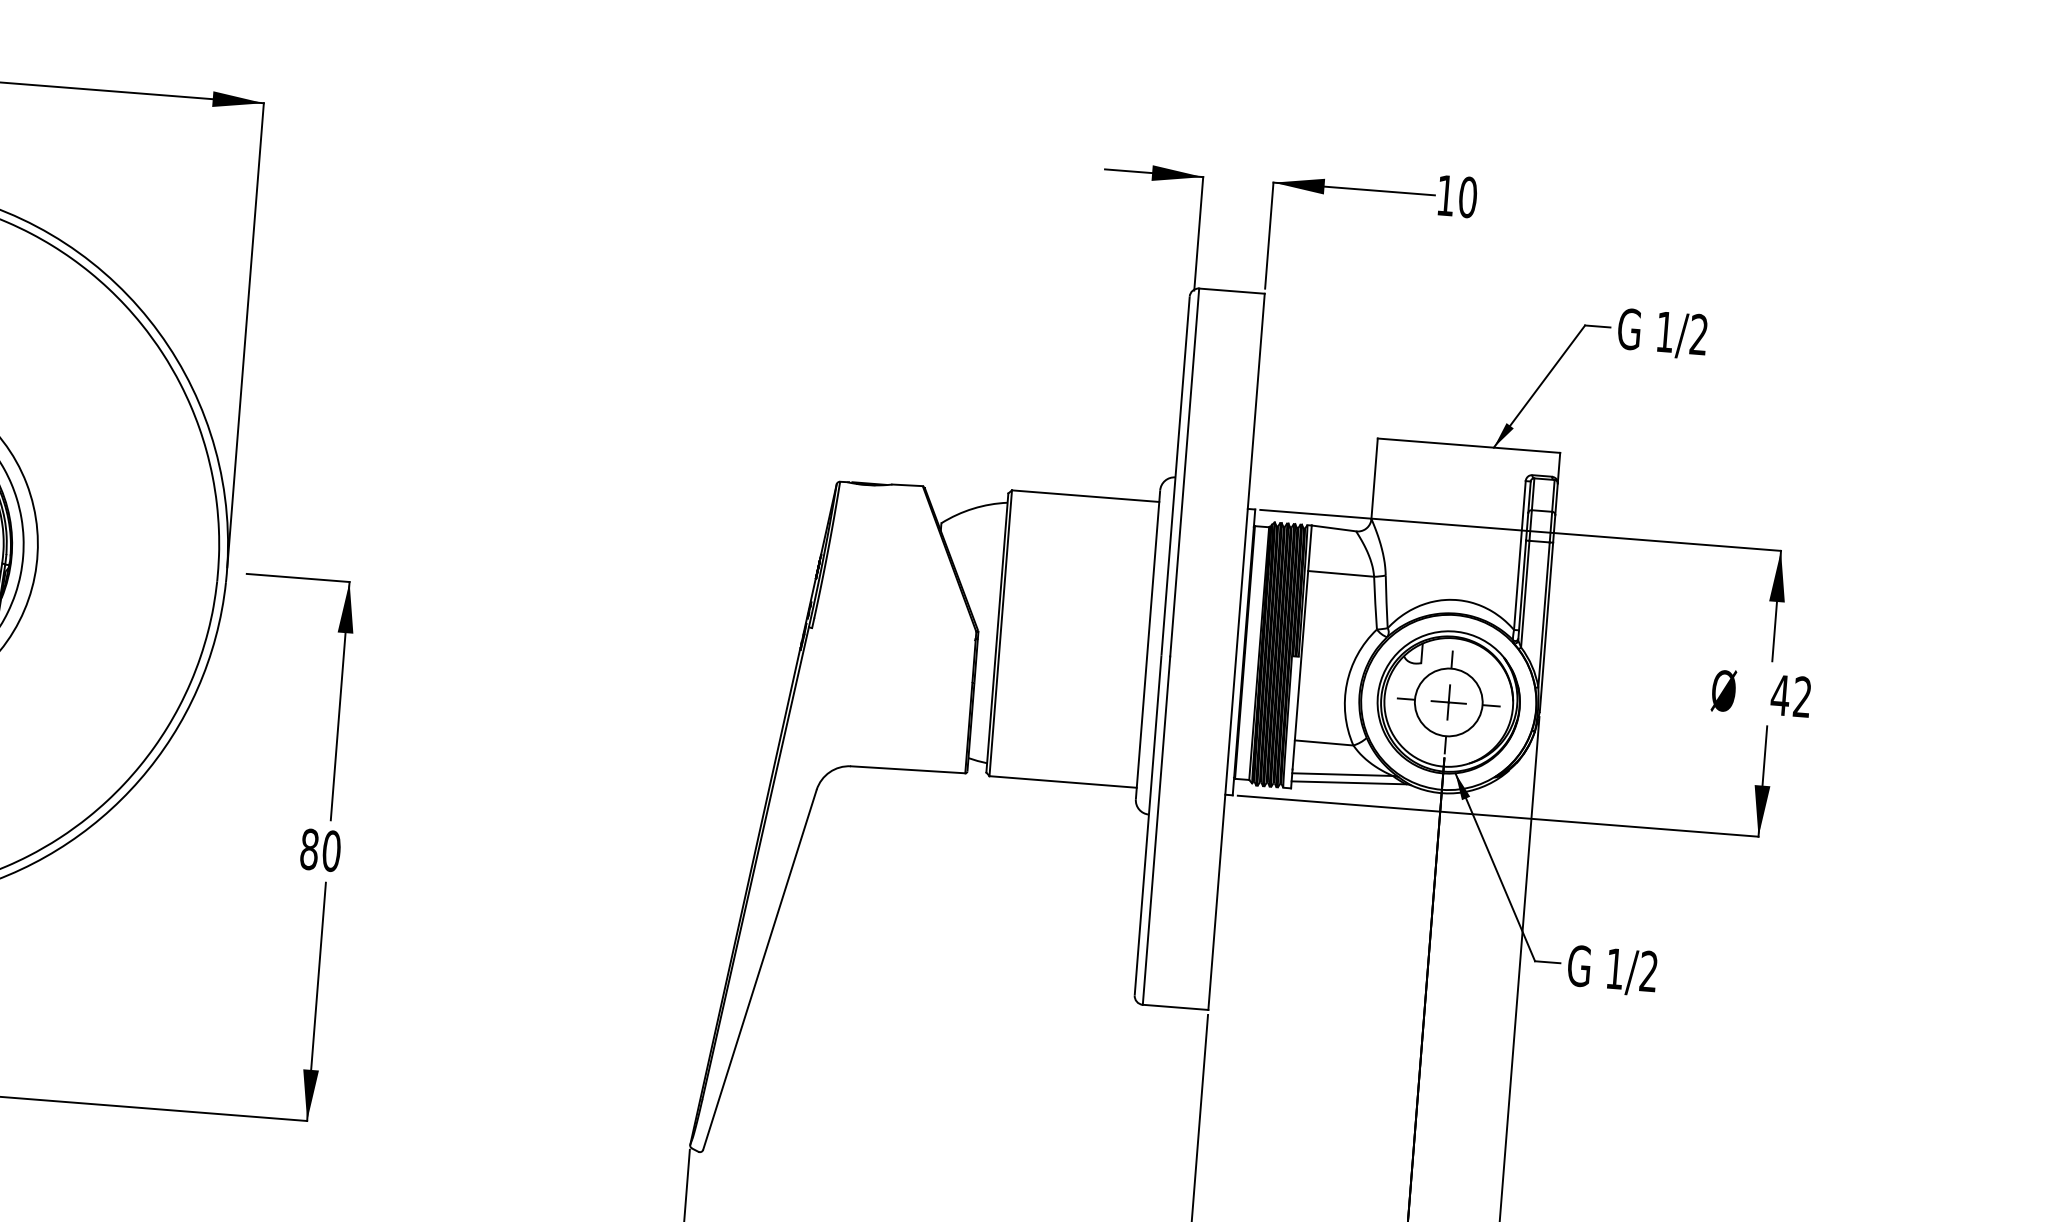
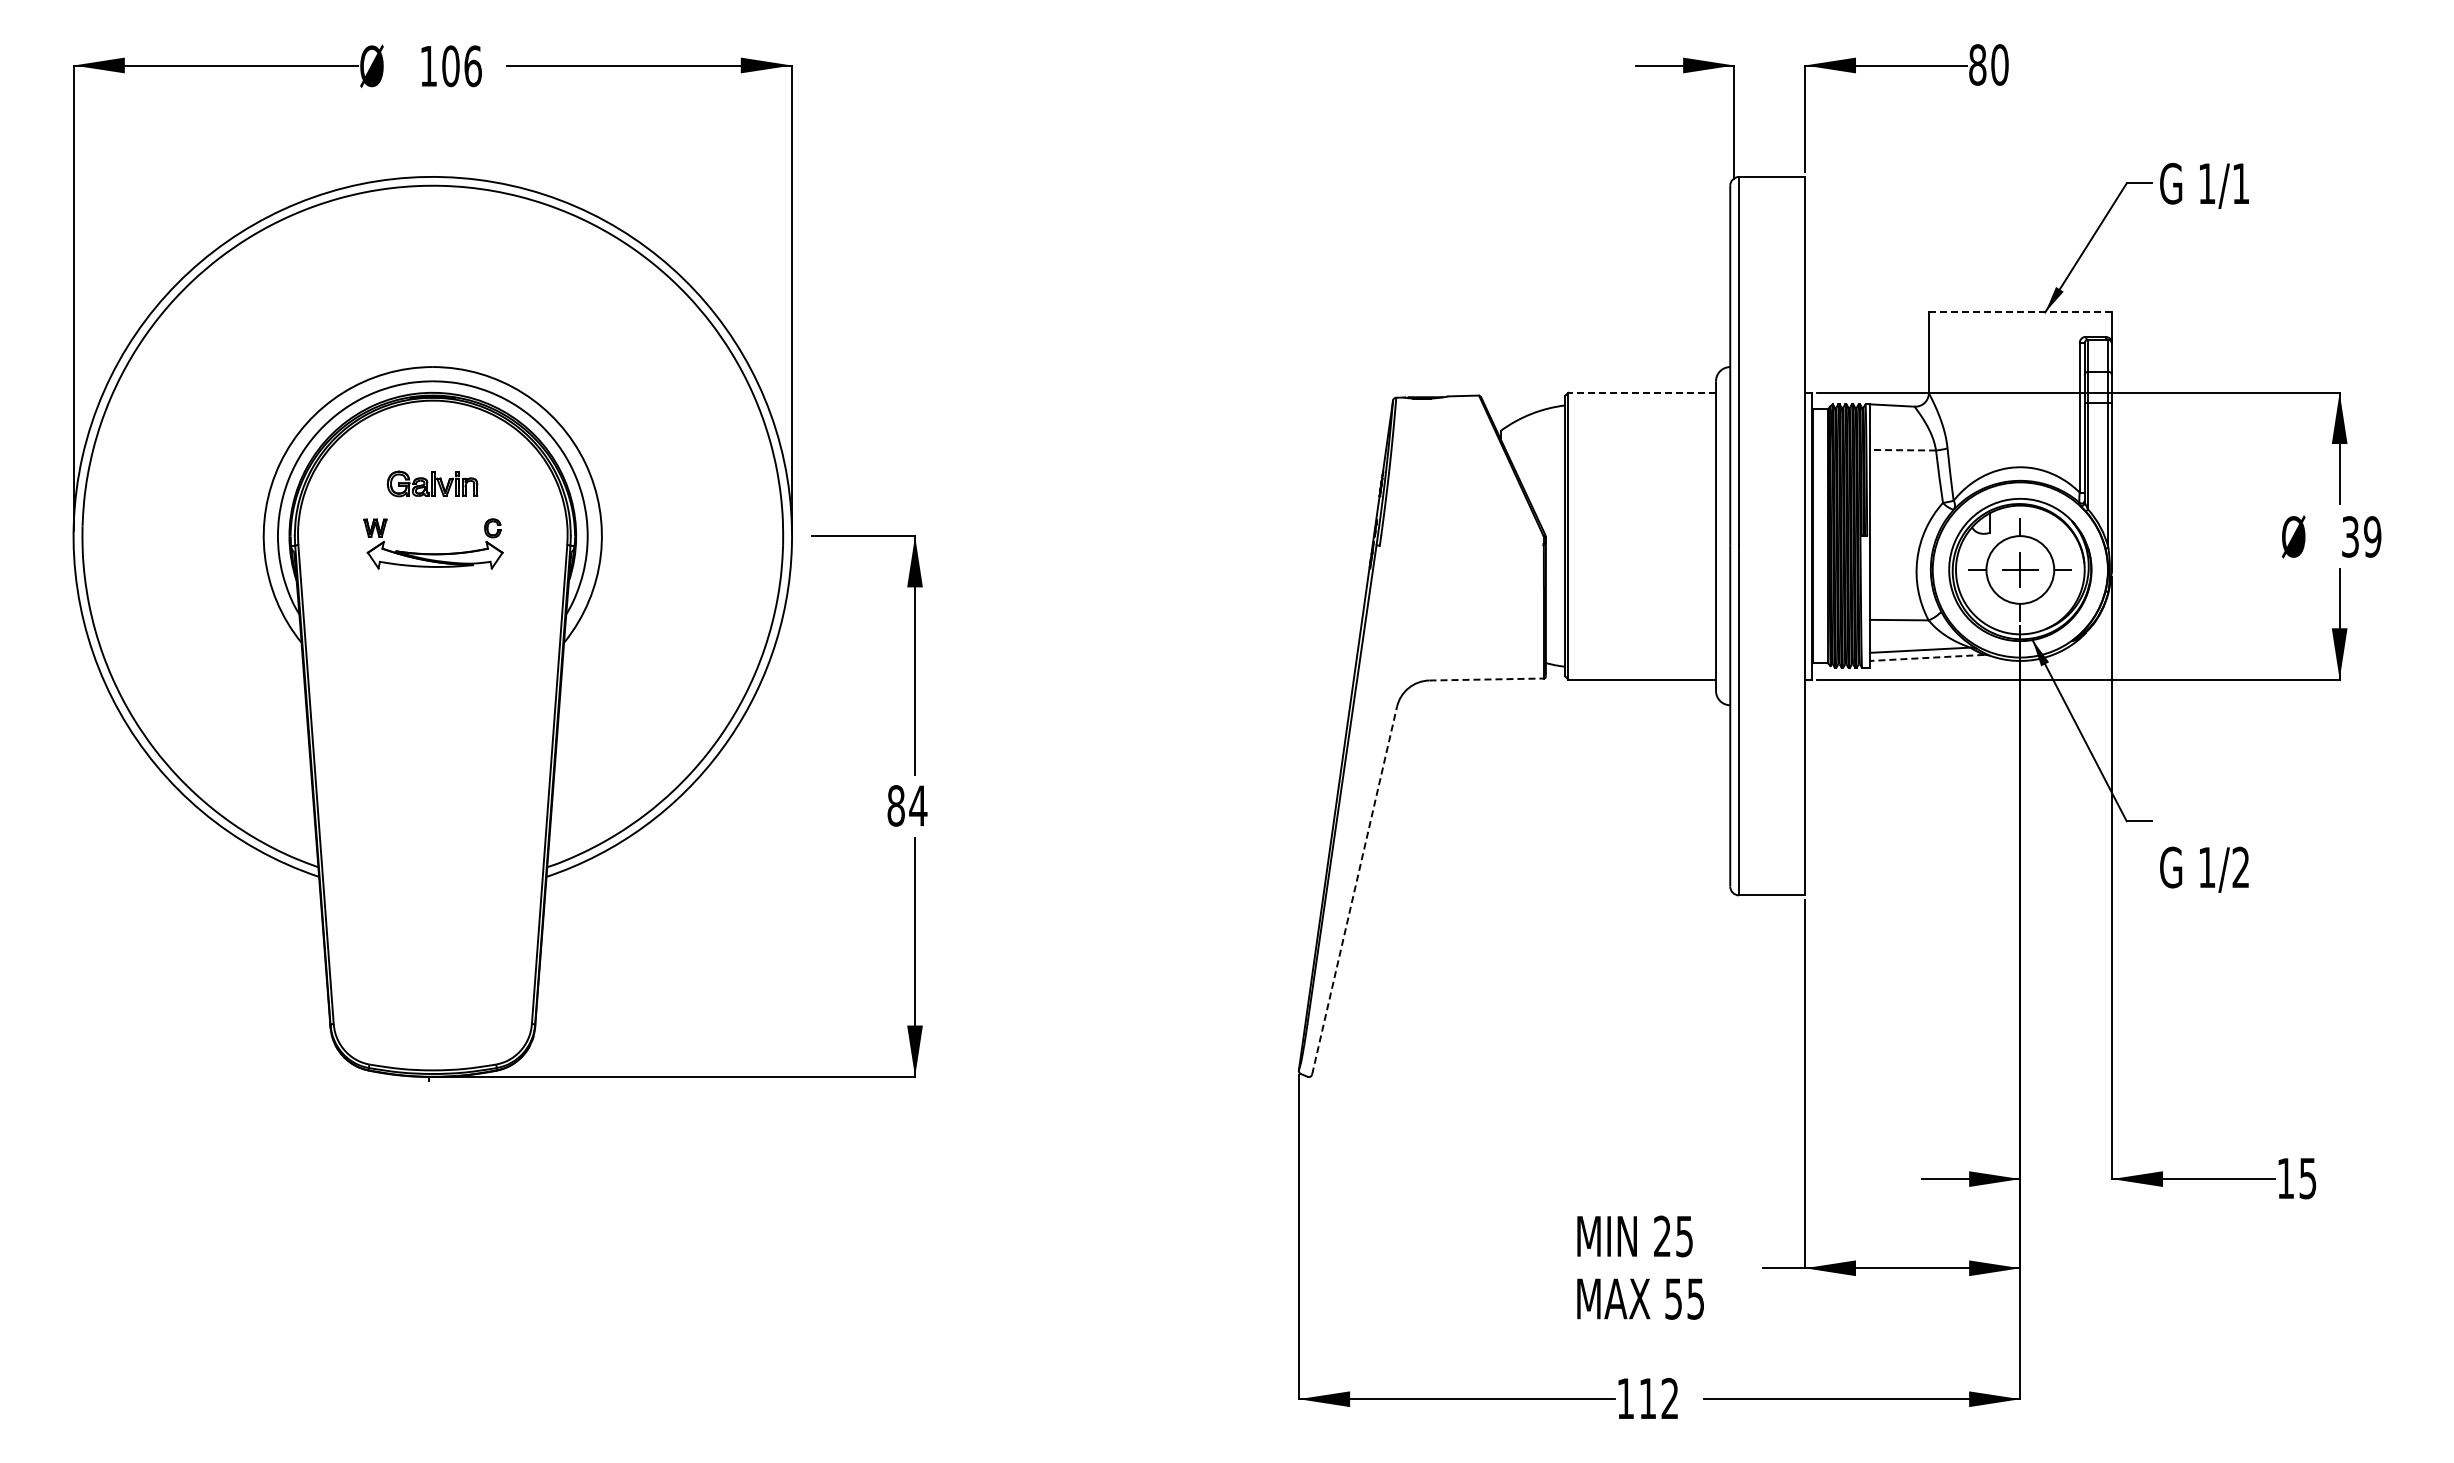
text: (1445, 195) -> (1977, 64), 10 -> 80
text: (1698, 334) -> (2240, 183), 1/2 -> 1/1
line: (1469, 445) -> (2020, 312), solid -> dashed
line: (1086, 495) -> (1642, 392), solid -> dashed
line: (1340, 574) -> (1902, 450), solid -> dashed
text: (1791, 695) -> (2361, 536), 42 -> 39
line: (908, 769) -> (1487, 679), solid -> dashed
line: (1348, 782) -> (1926, 657), solid -> dashed
text: (331, 850) -> (918, 805), 80 -> 84
line: (759, 969) -> (1354, 890), solid -> dashed
text: (1612, 970) -> (2204, 869), moved

